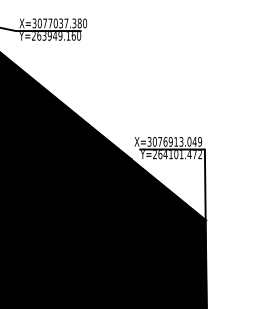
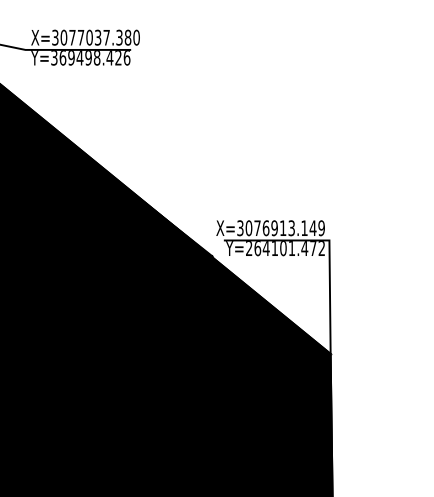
text: (56, 36) -> (90, 58), Y=263949.160 -> Y=369498.426
text: (189, 141) -> (304, 227), X=3076913.049 -> X=3076913.149

